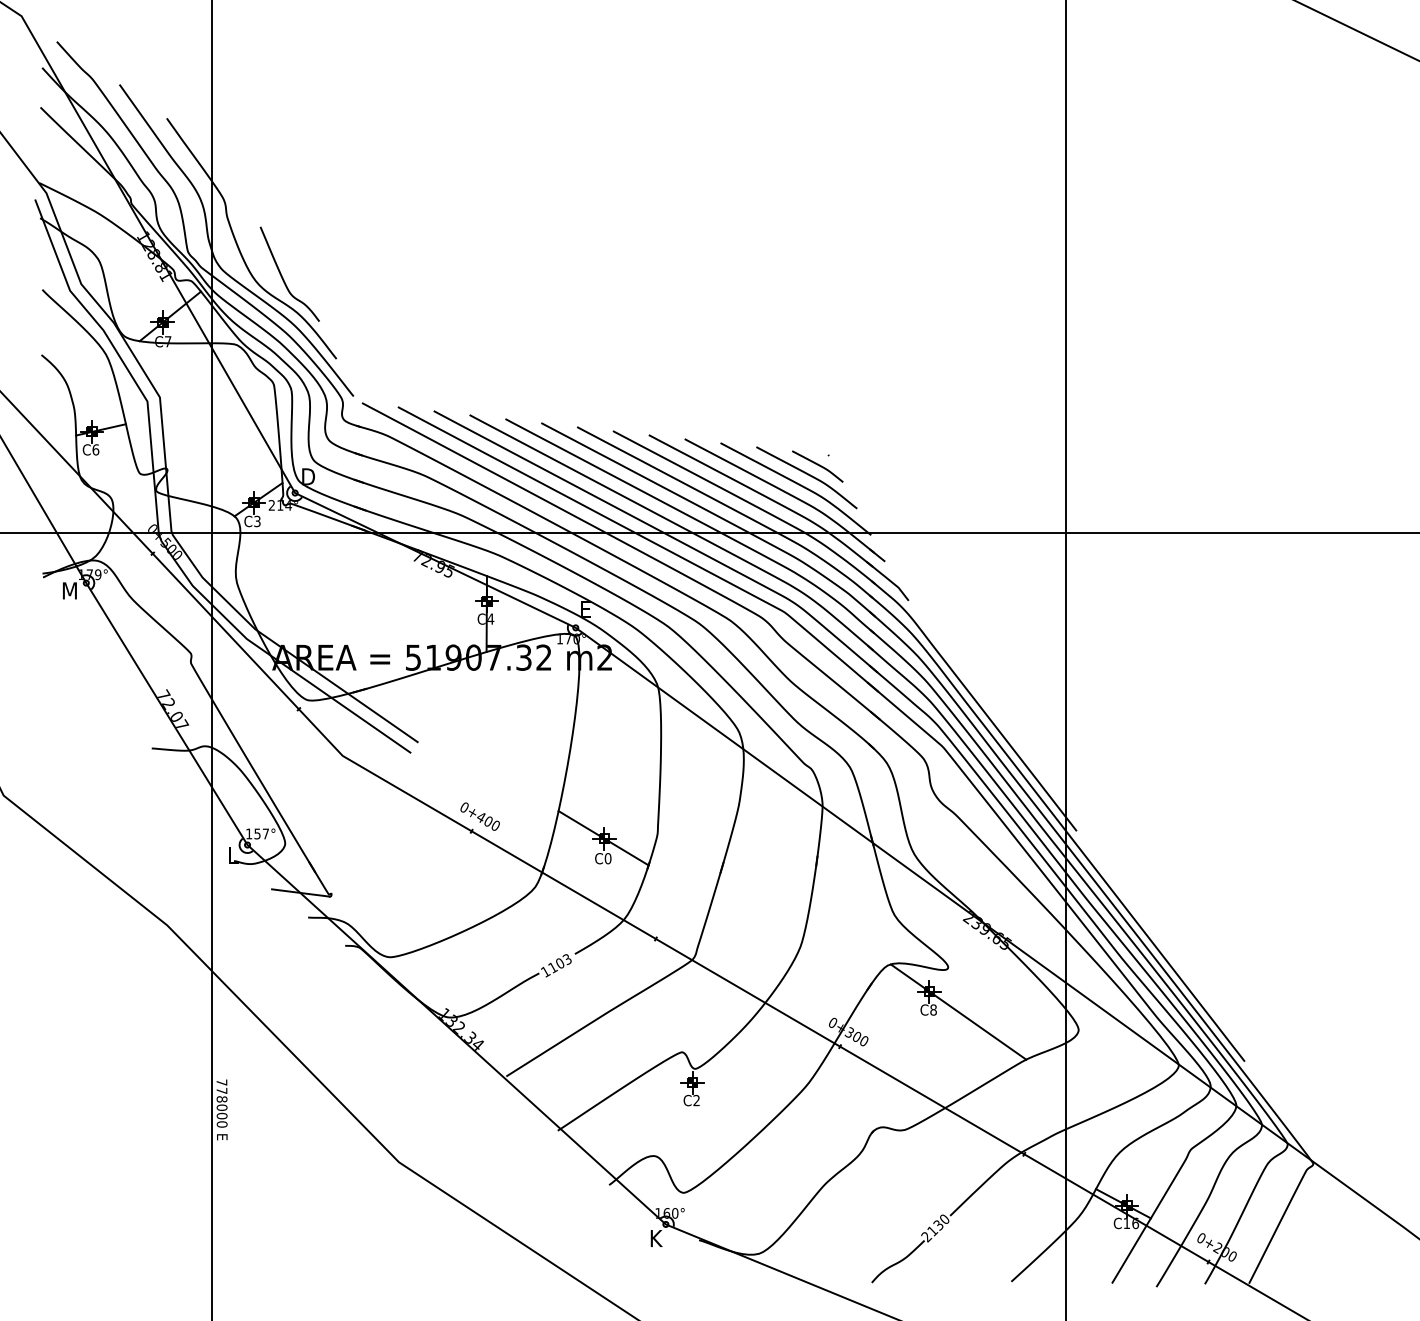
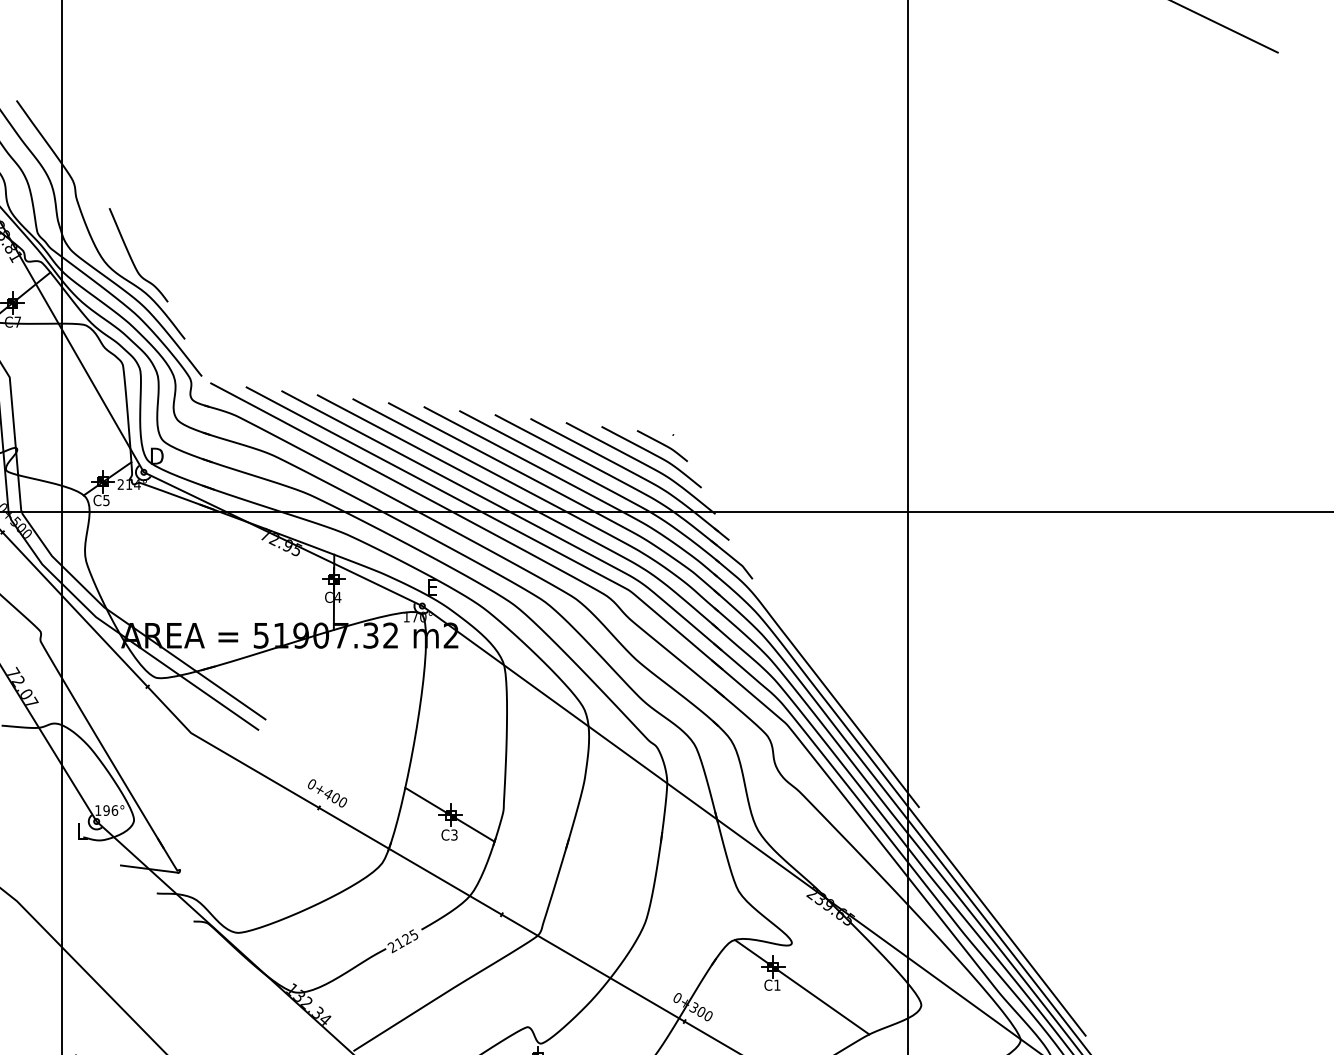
text: (257, 520) -> (106, 499), C3 -> C5
text: (261, 833) -> (110, 810), 157° -> 196°
text: (607, 858) -> (453, 834), C0 -> C3
text: (555, 965) -> (402, 941), 1103 -> 2125
text: (933, 1009) -> (777, 984), C8 -> C1

